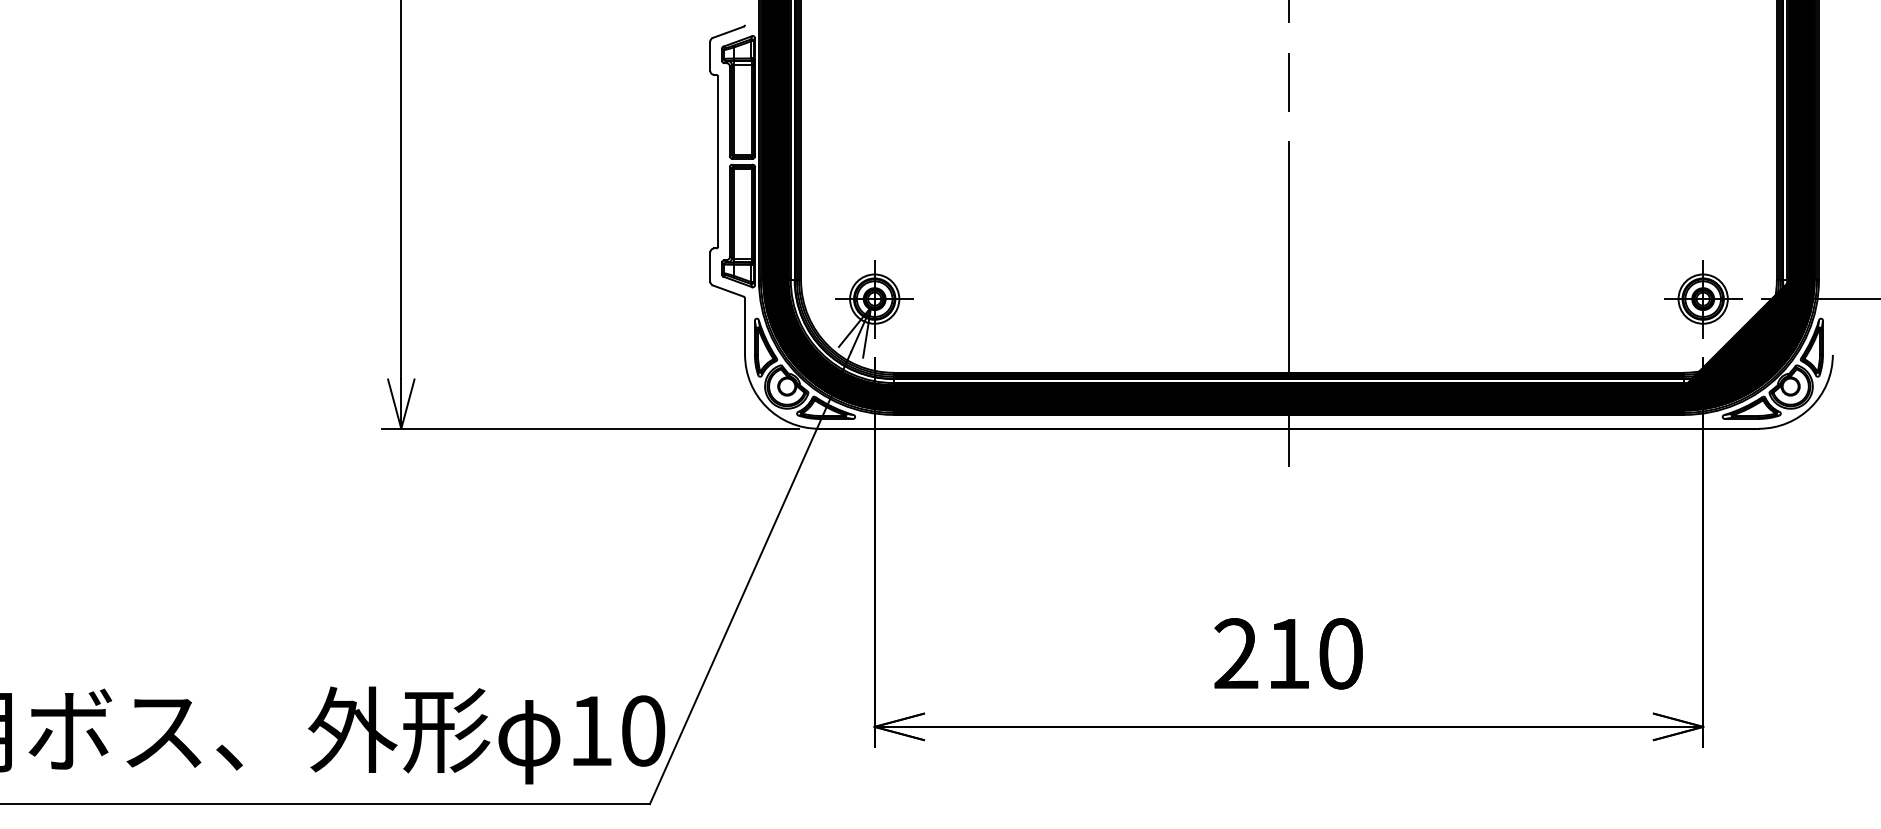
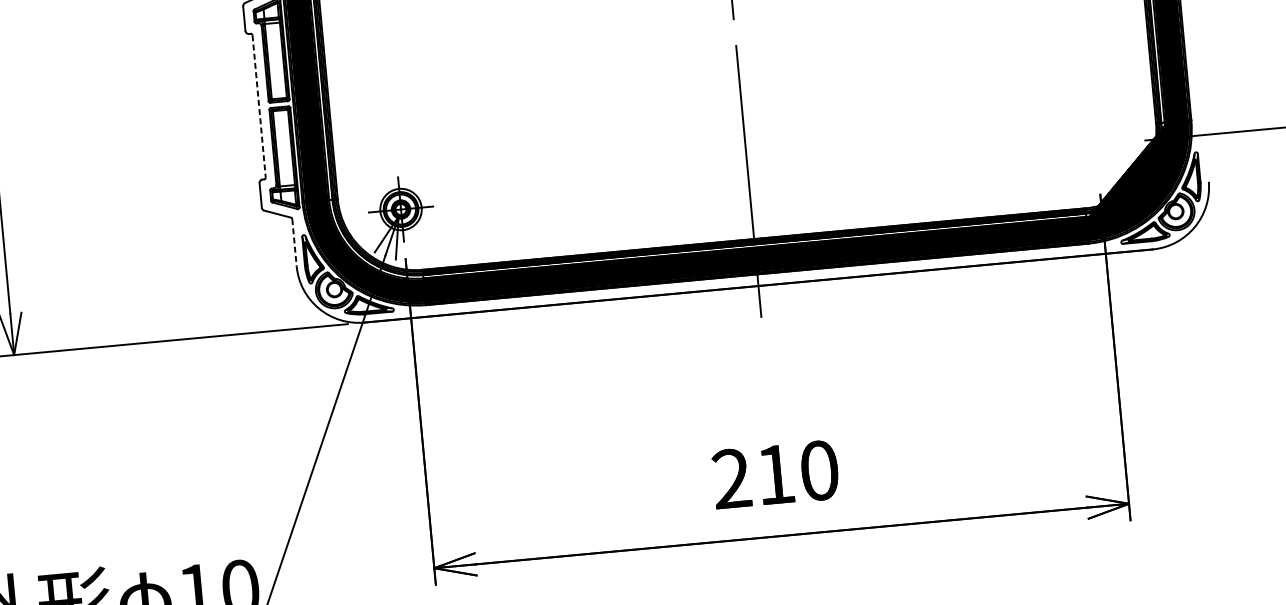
line: (718, 161) -> (259, 106), solid -> dashed
part: (1703, 299) -> (1096, 145), removed
line: (745, 327) -> (294, 243), solid -> dashed

